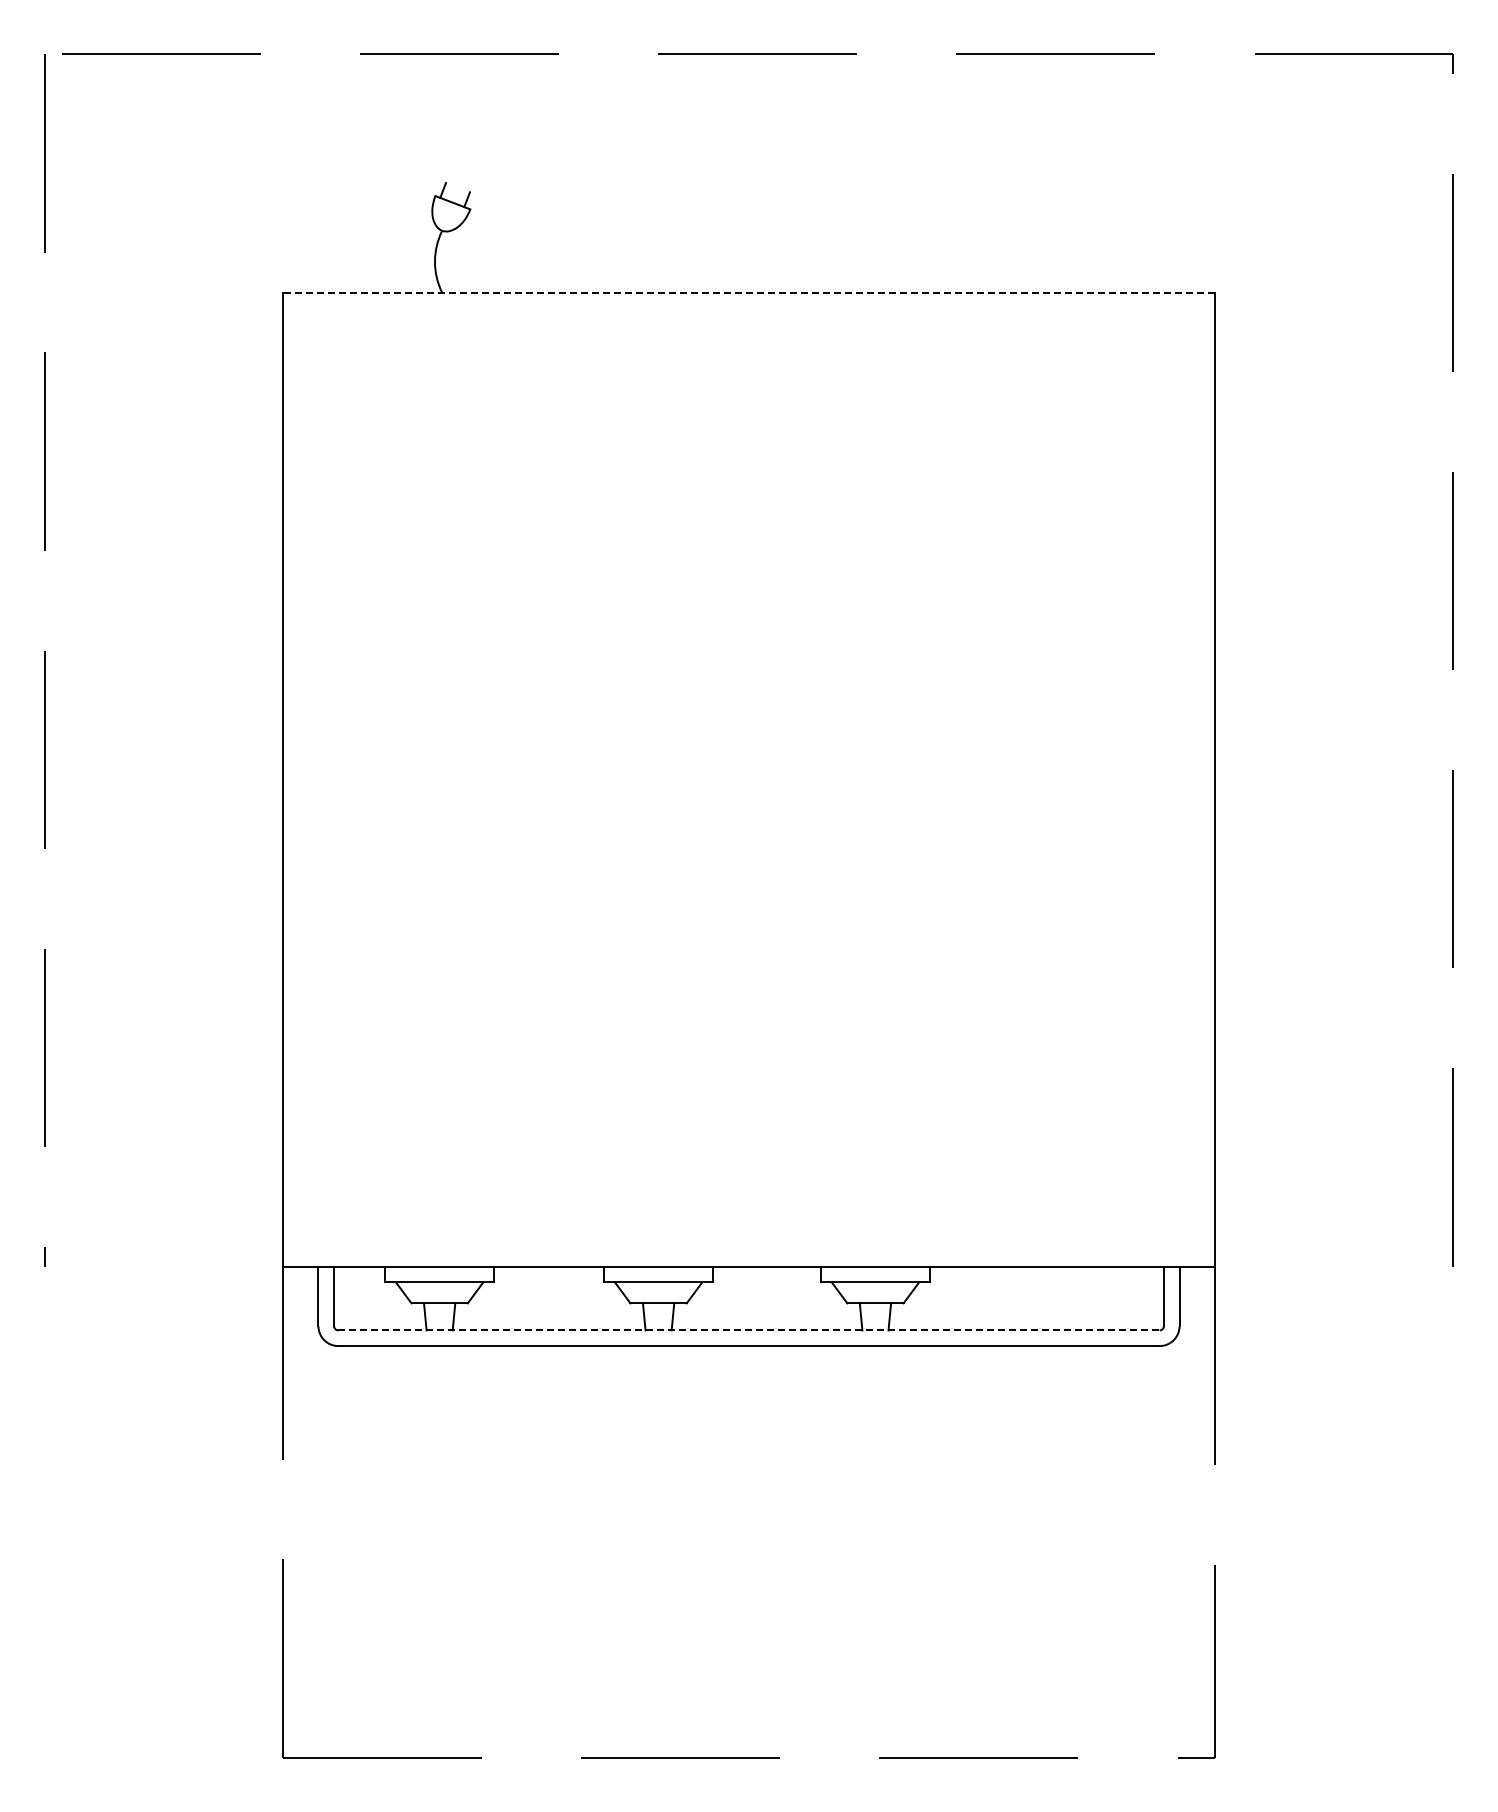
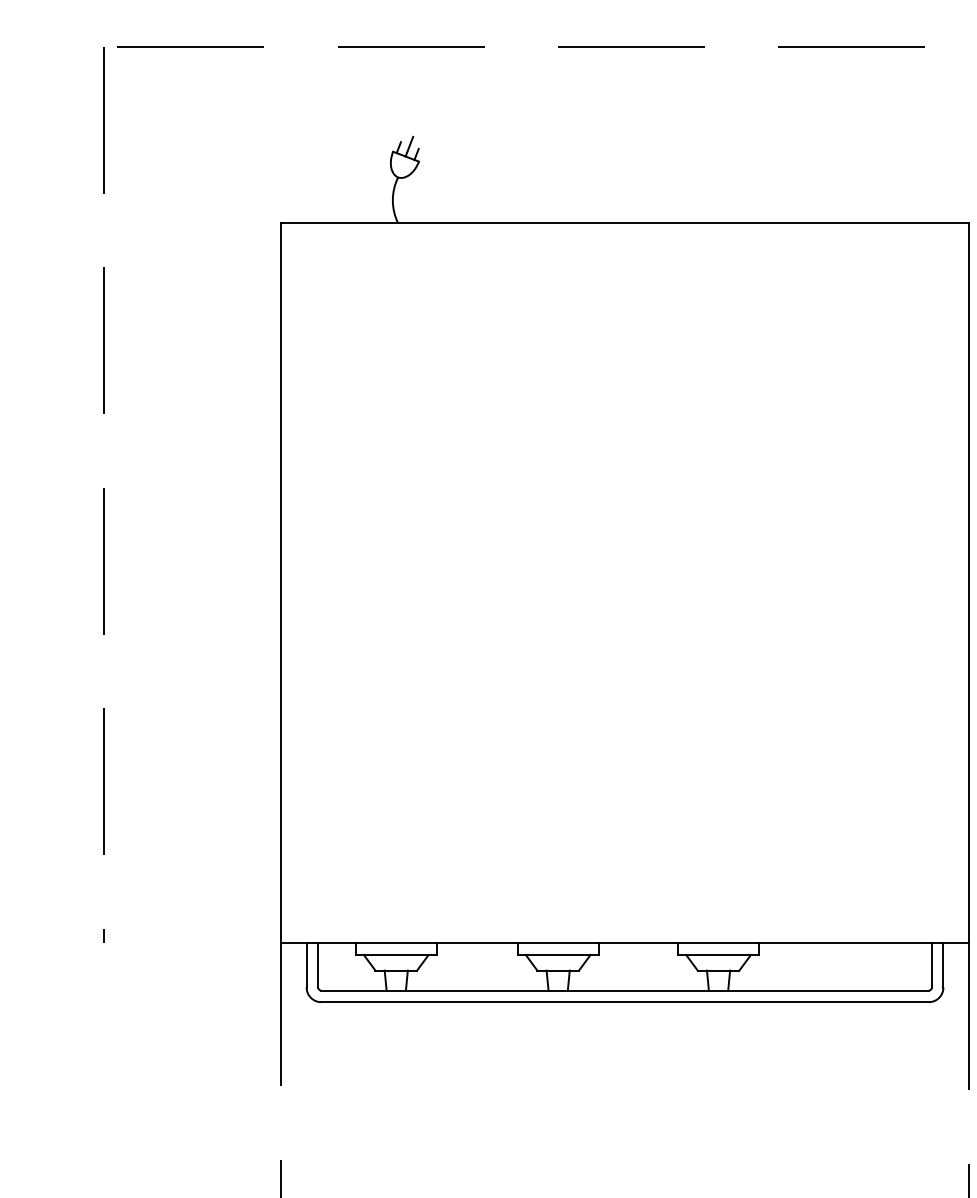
line: (457, 188) -> (409, 146), added
line: (749, 292) -> (625, 223), dashed -> solid
line: (749, 1330) -> (625, 990), dashed -> solid

